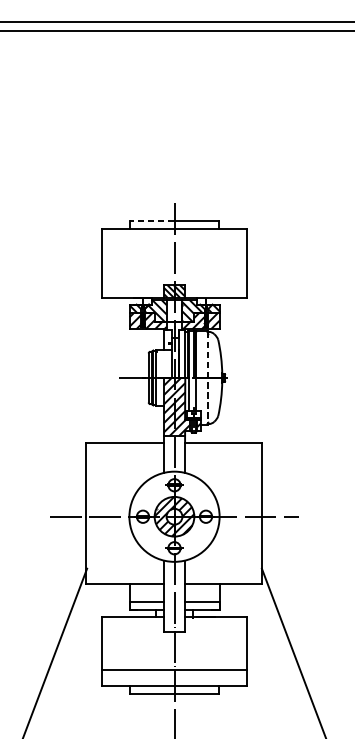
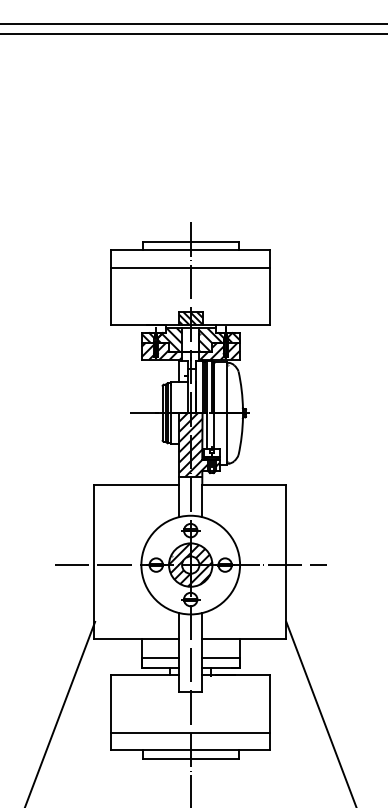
line: (152, 220) -> (166, 241), dashed -> solid
line: (174, 244) -> (190, 267), added
line: (208, 378) -> (227, 413), dashed -> solid

